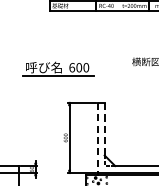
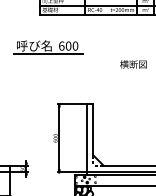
part: (58, 69) -> (48, 47), moved
line: (104, 128) -> (93, 129), dashed -> solid
line: (97, 138) -> (86, 138), dashed -> solid

